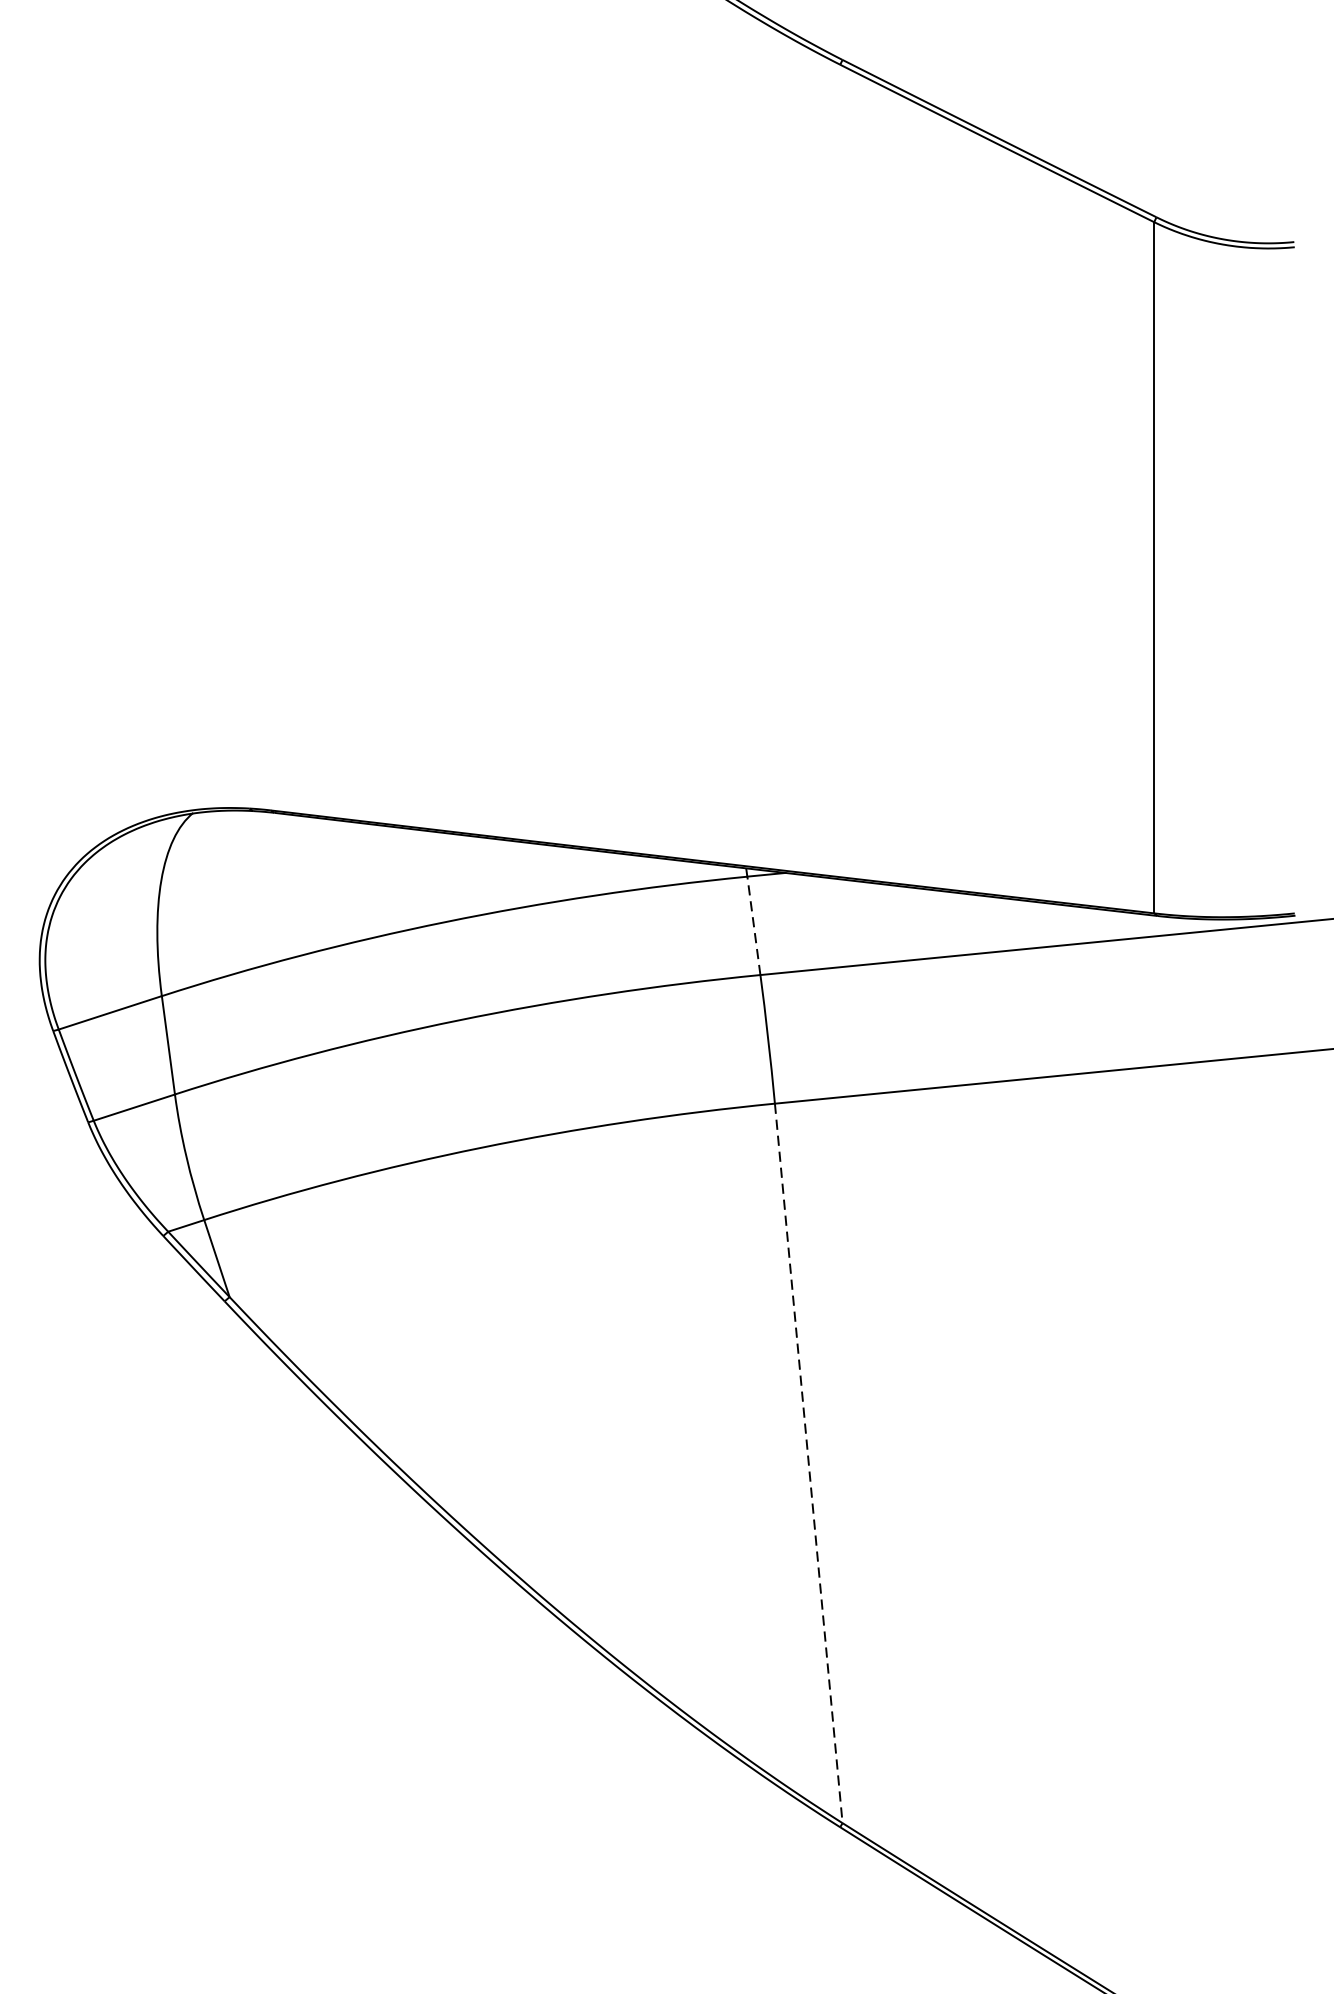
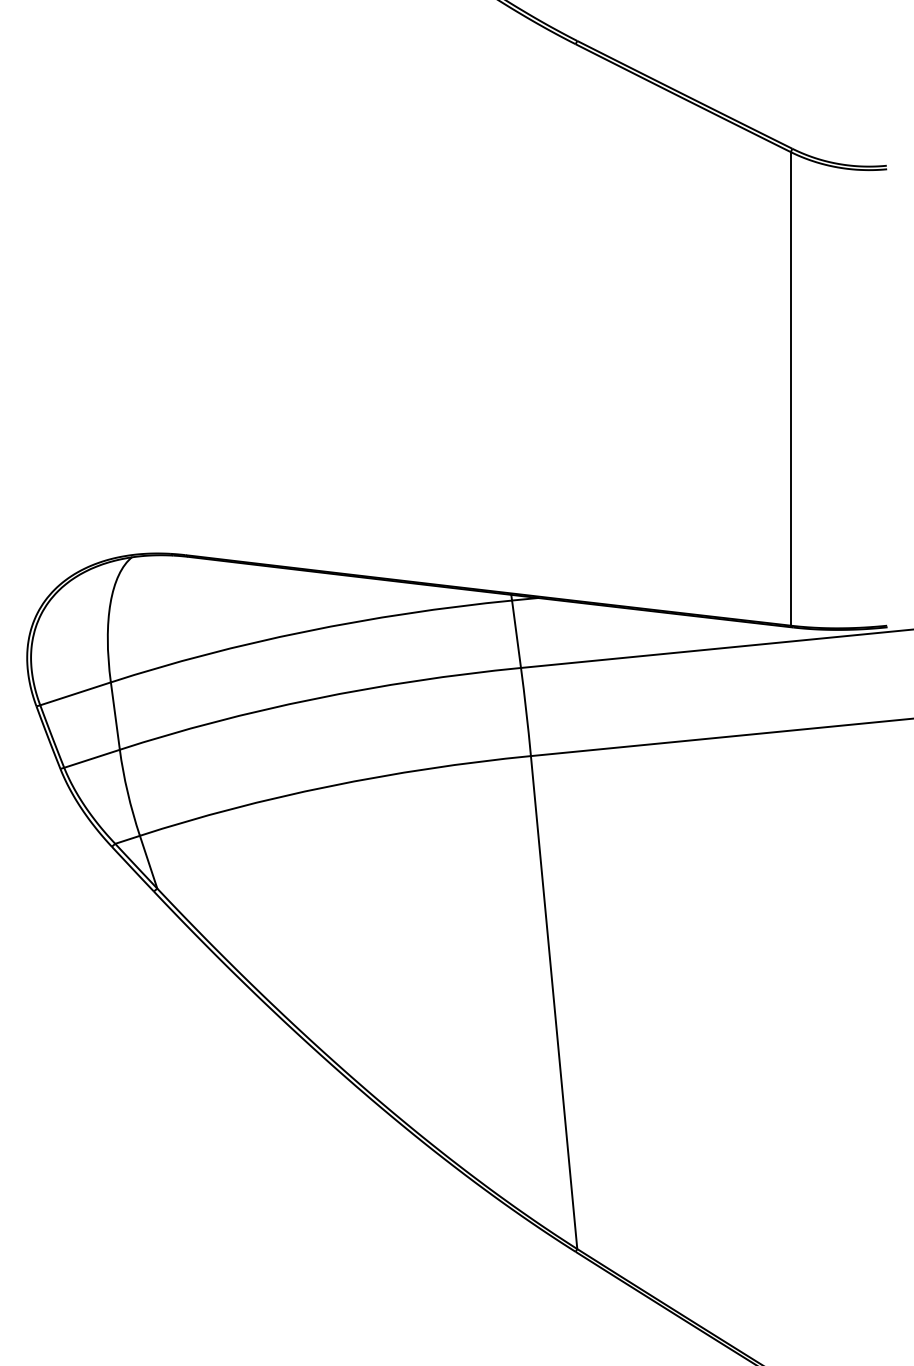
line: (753, 924) -> (516, 633), dashed -> solid
line: (809, 1463) -> (554, 1002), dashed -> solid

